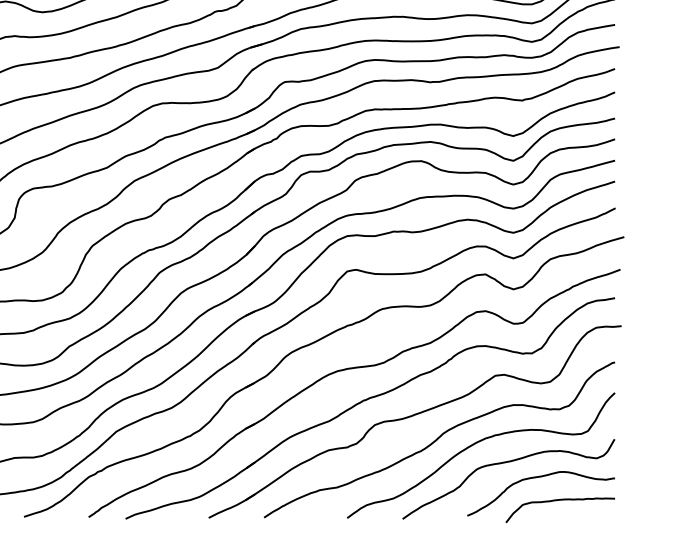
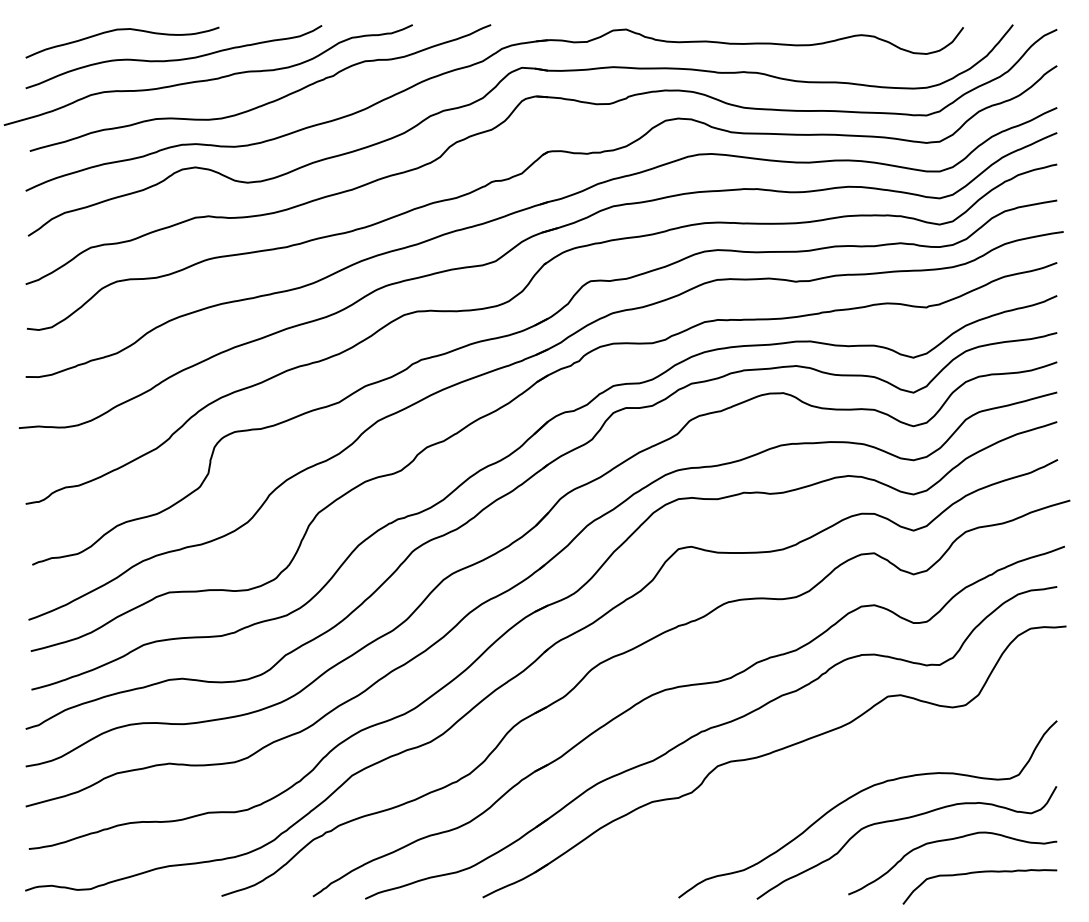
curve: (438, 439) -> (807, 786), removed

